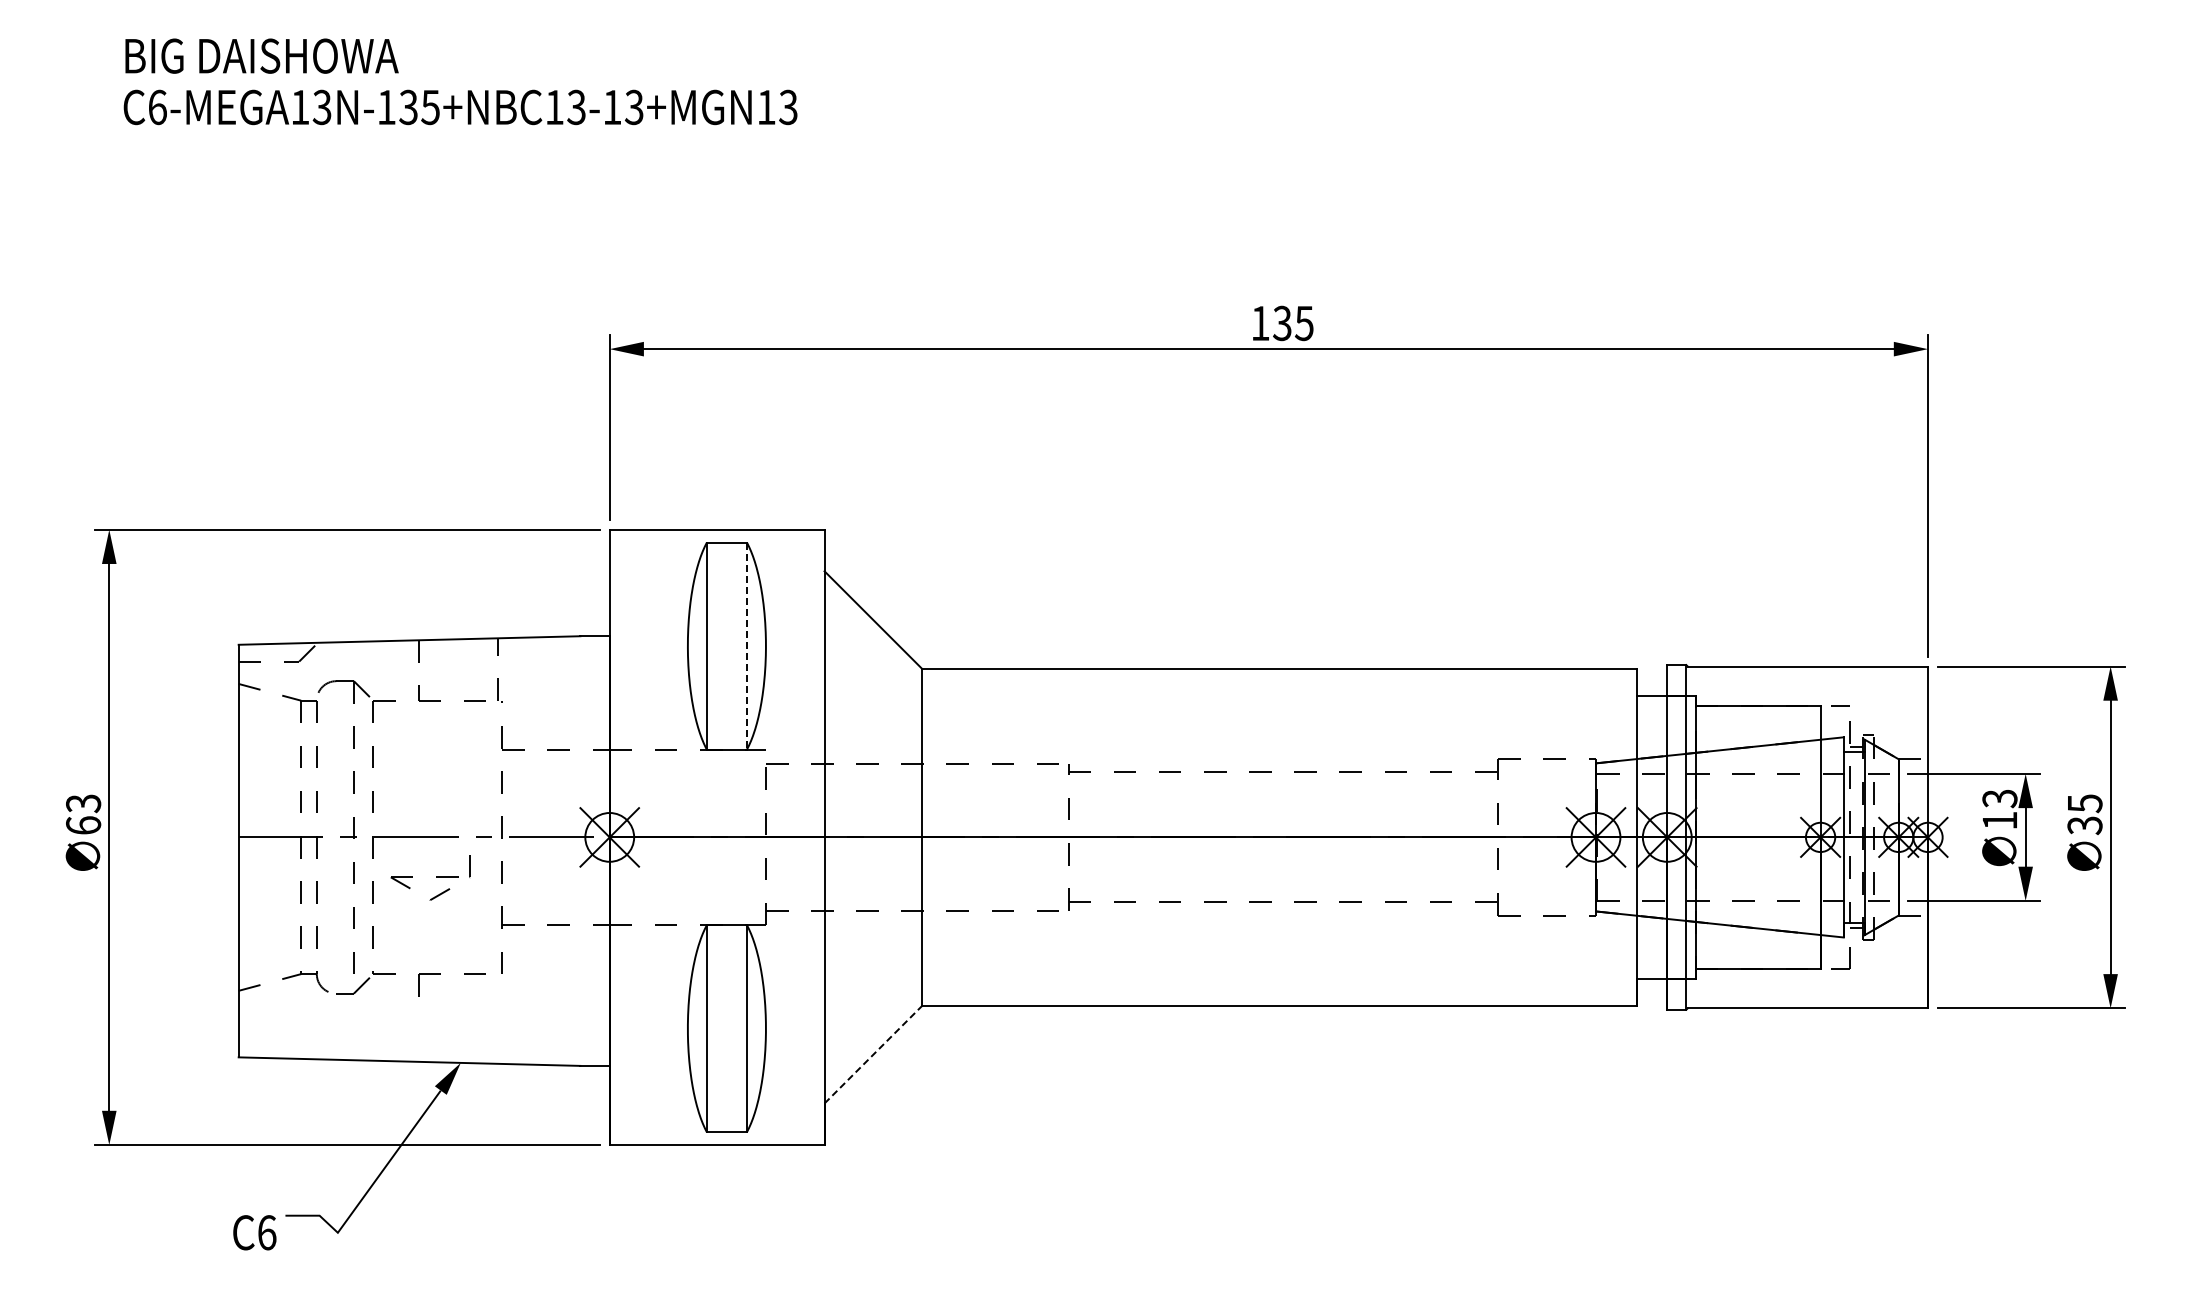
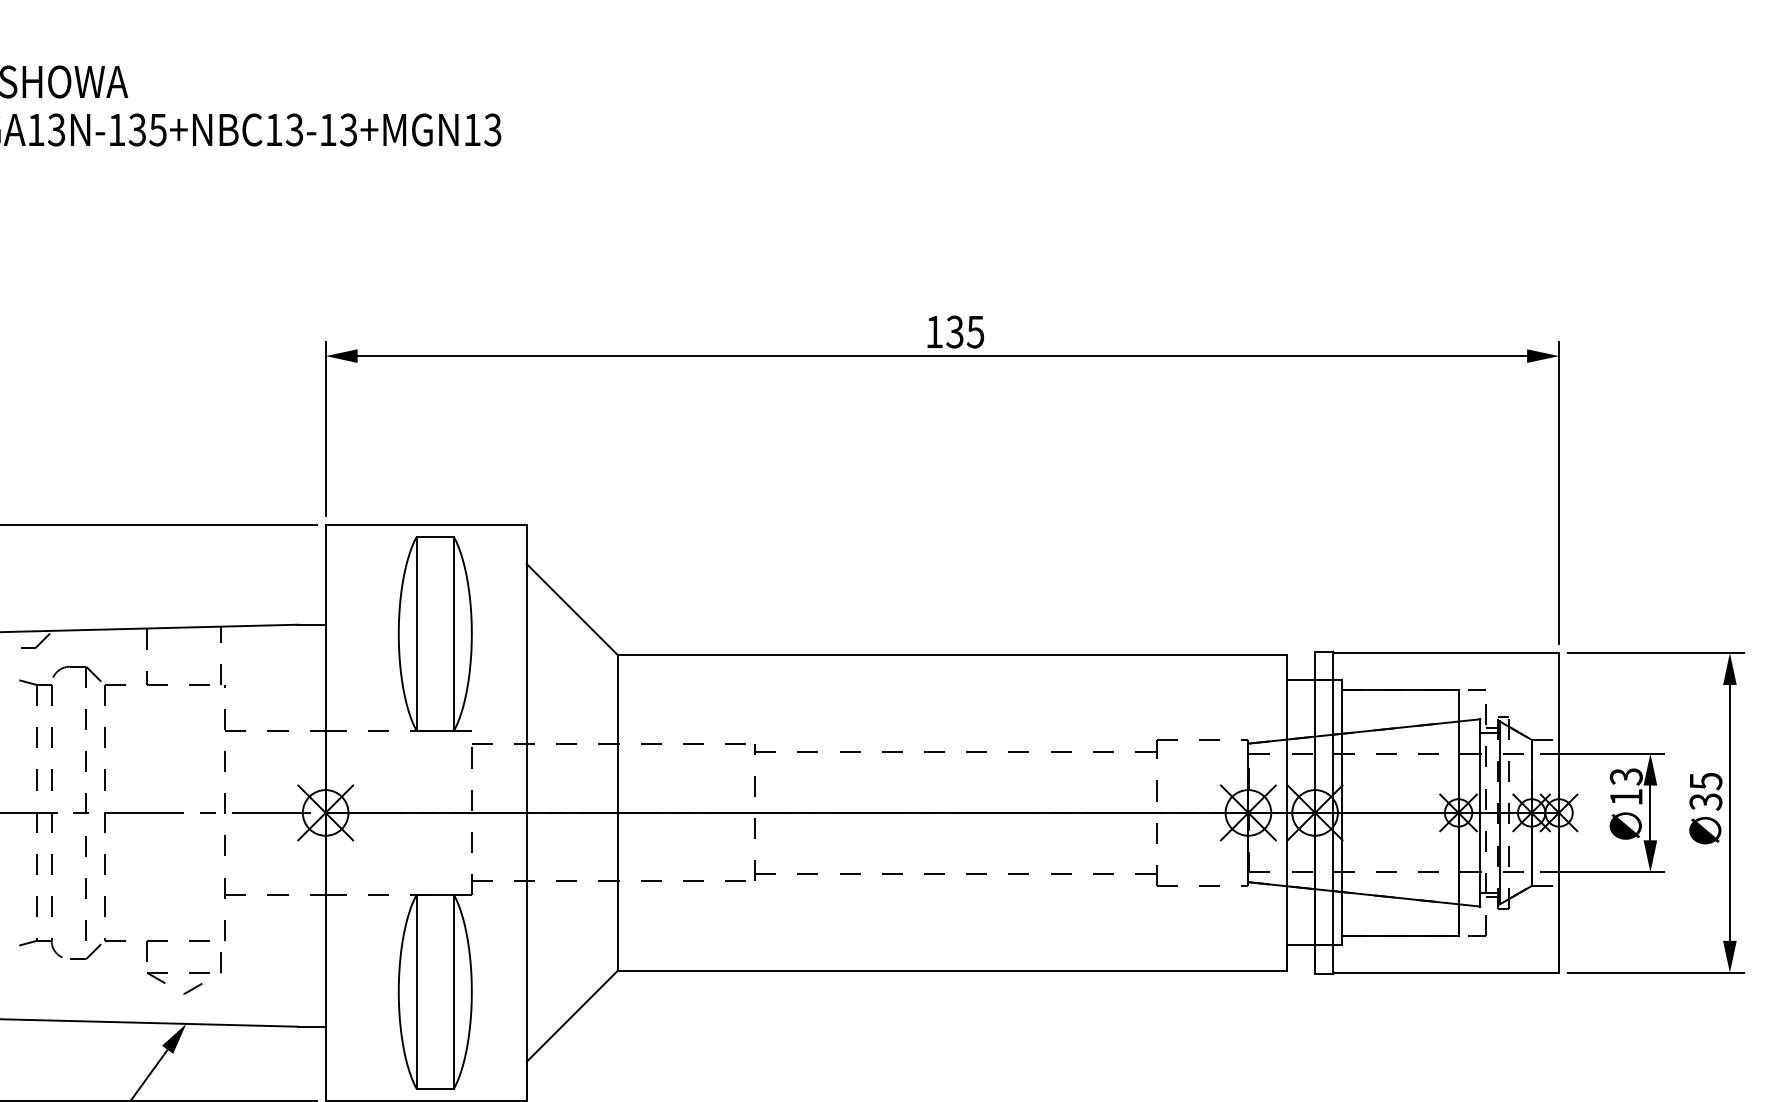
line: (746, 646) -> (453, 634), dashed -> solid
part: (430, 877) -> (184, 973), moved
line: (873, 1054) -> (572, 1016), dashed -> solid

